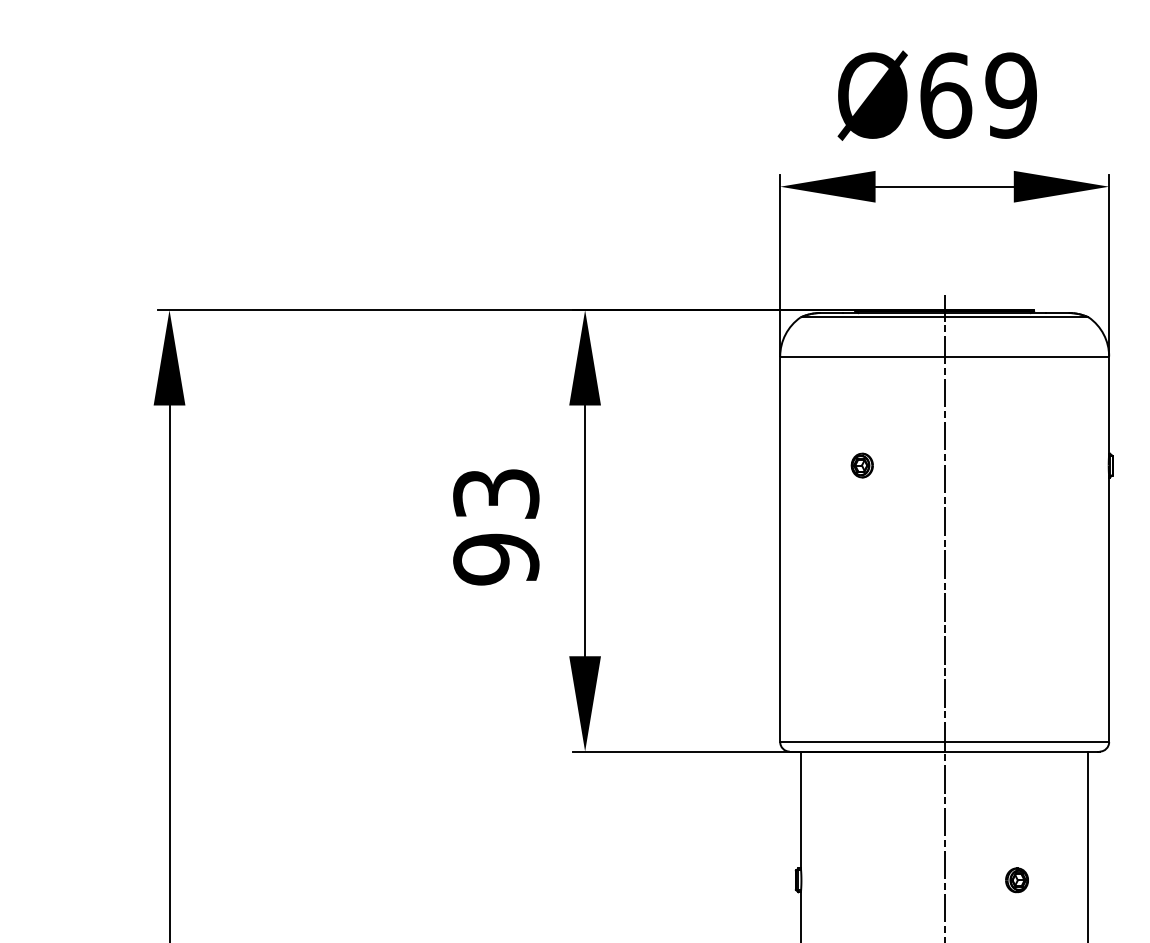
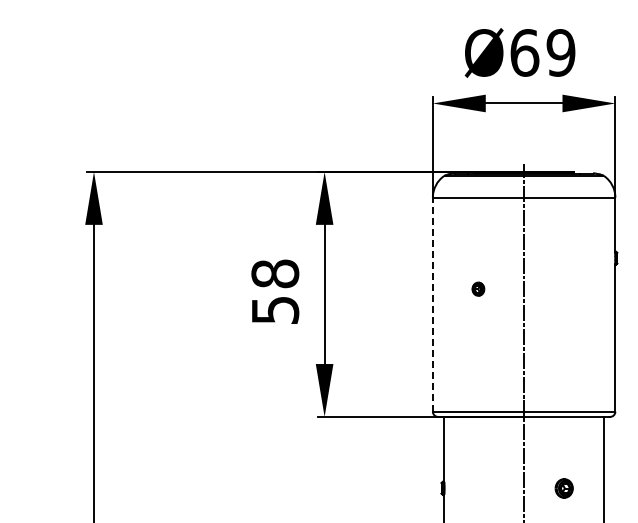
part: (862, 464) -> (478, 288), moved
text: (496, 525) -> (275, 291), 93 -> 58
line: (779, 548) -> (432, 304), solid -> dashed
part: (1017, 878) -> (564, 487), size x1.4

